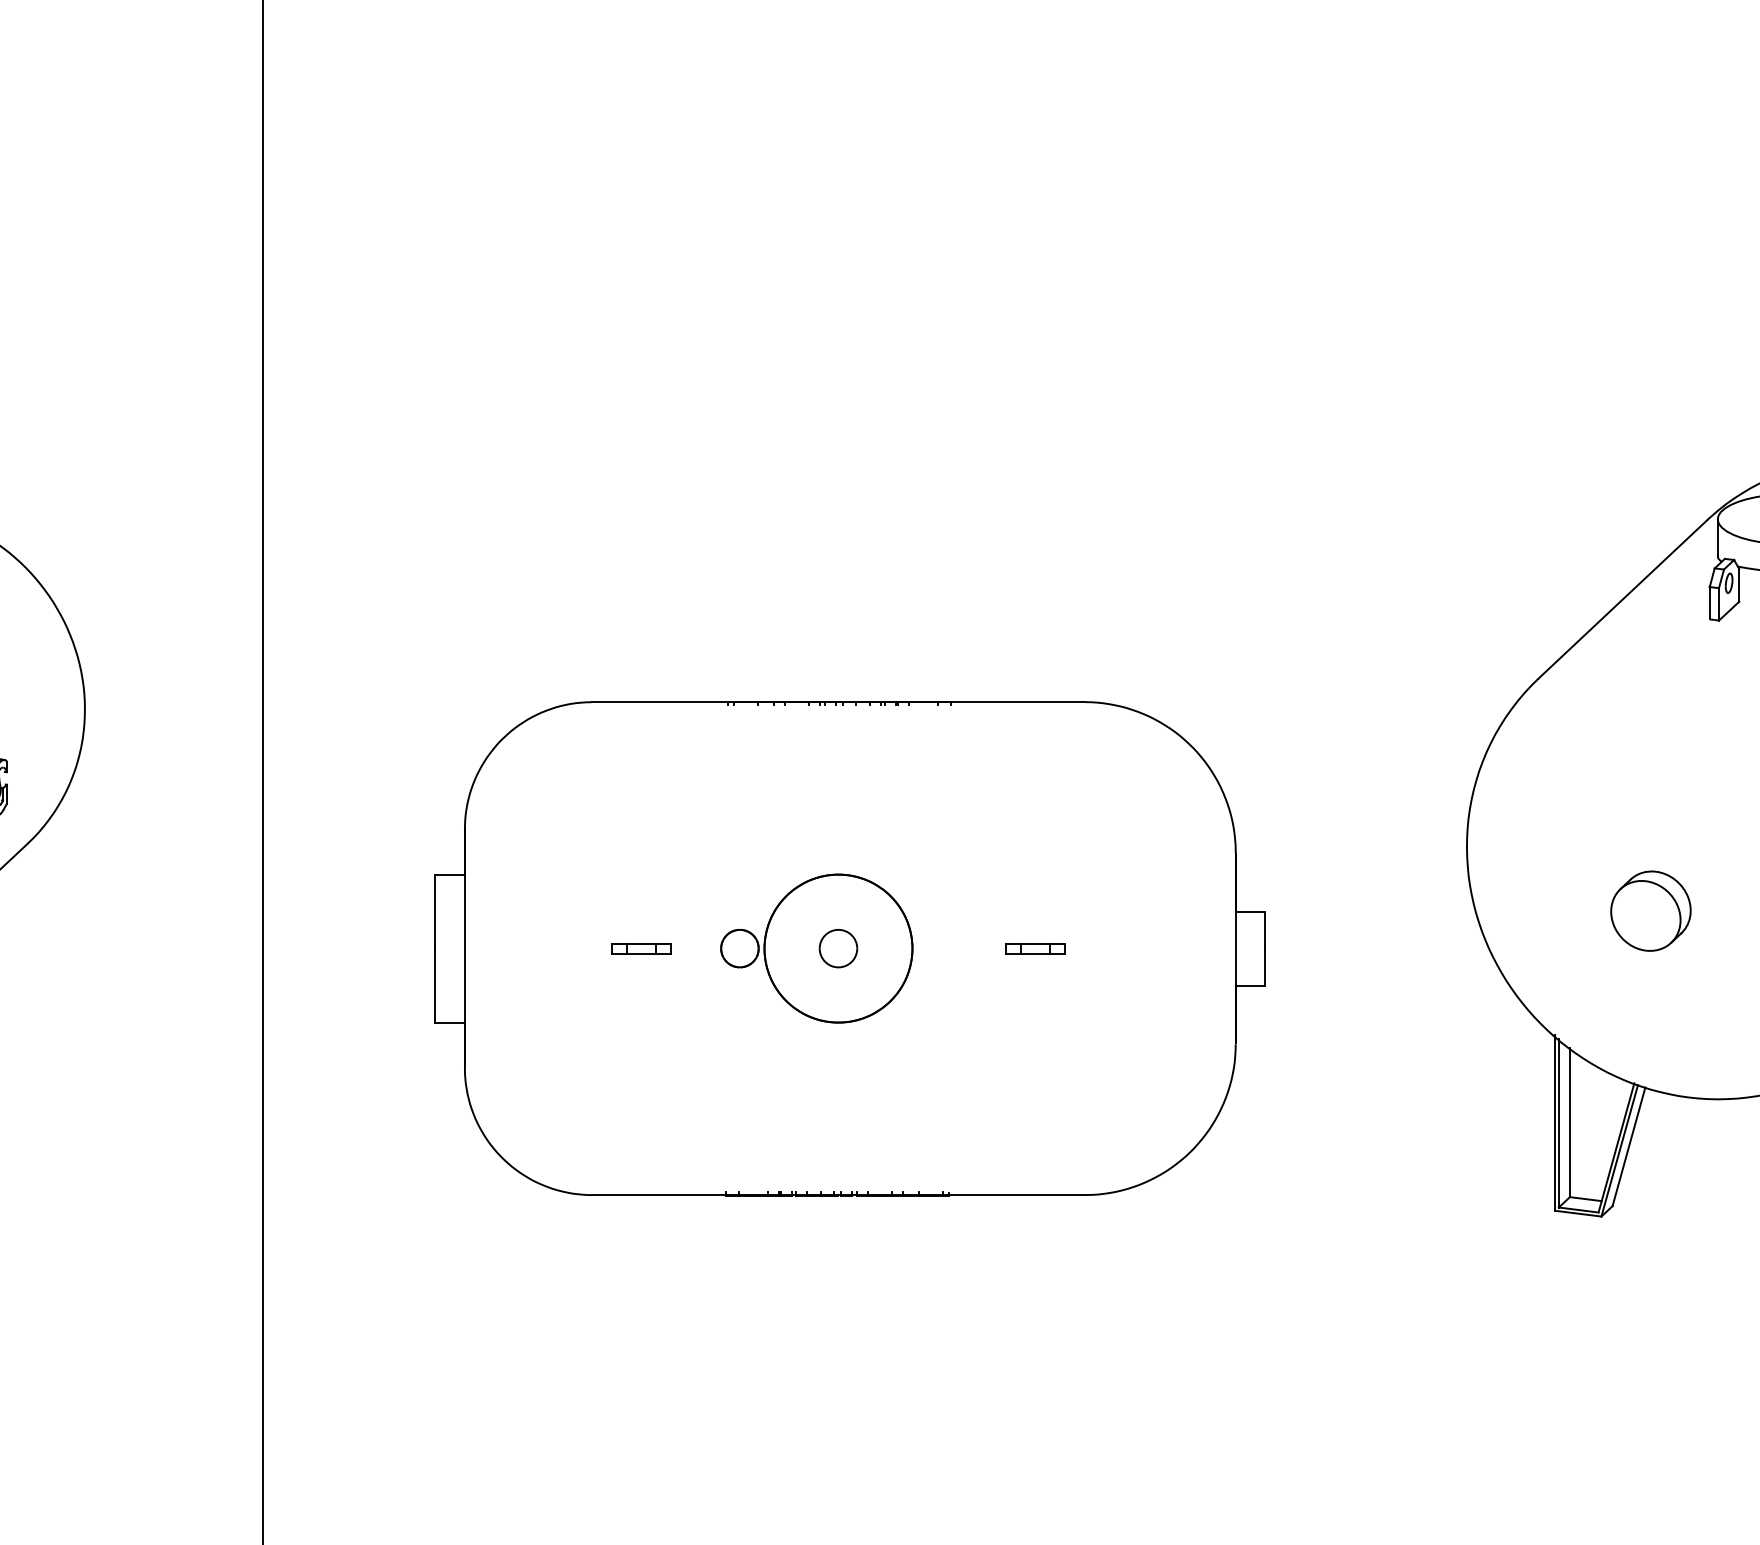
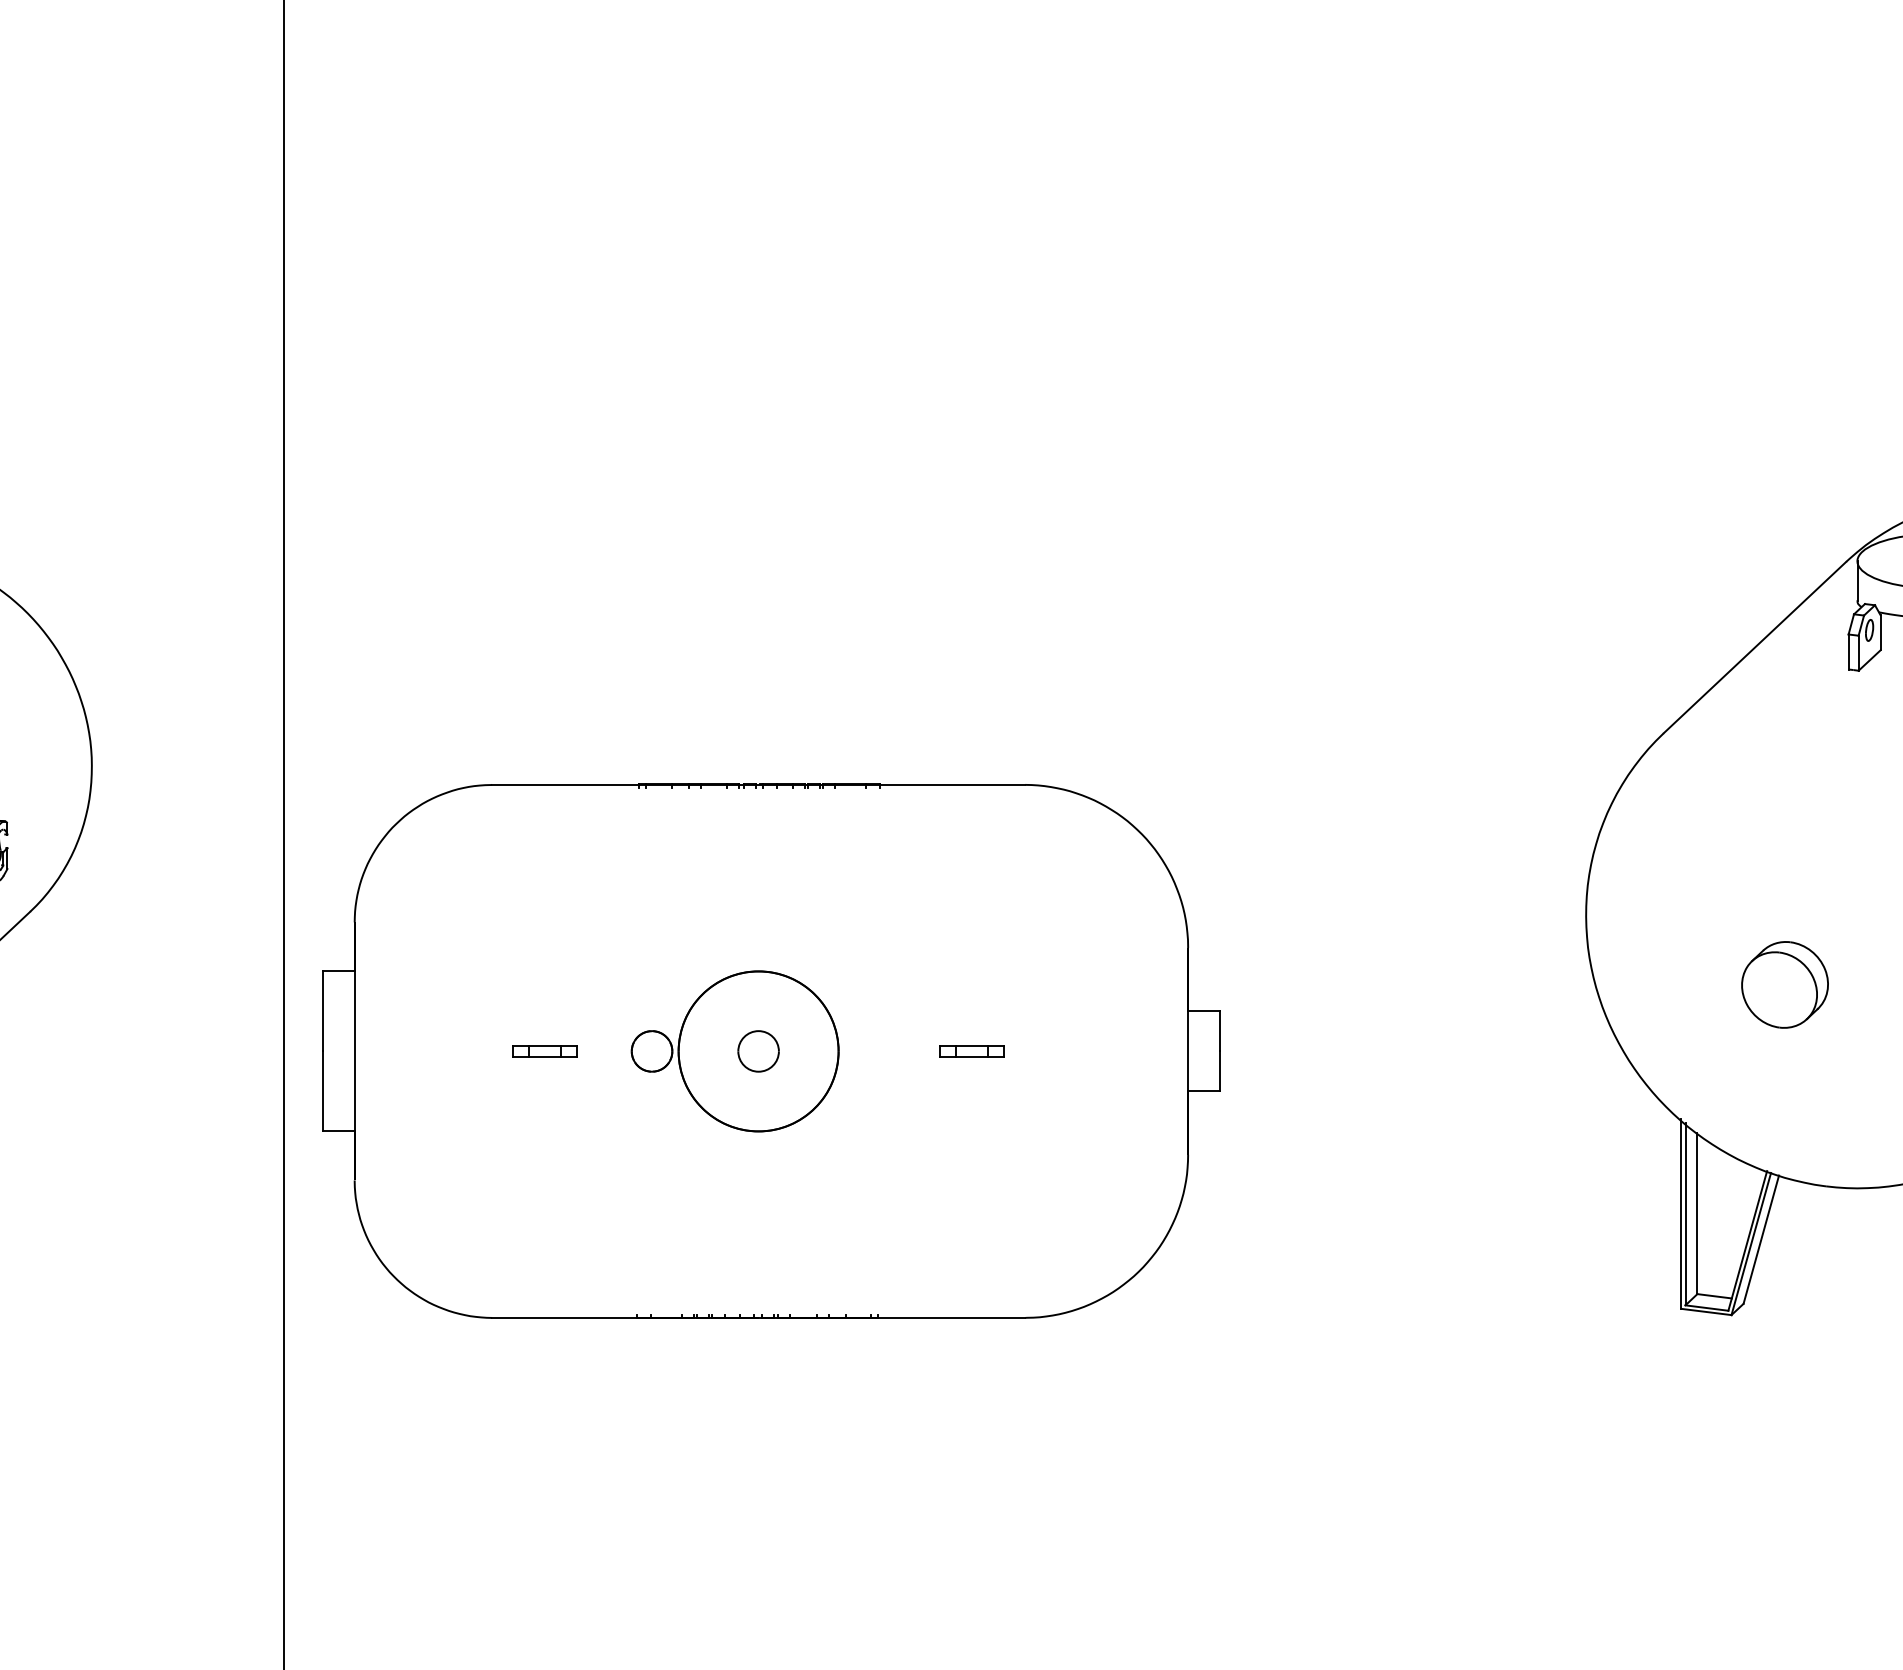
part: (850, 947) -> (771, 1050), moved

